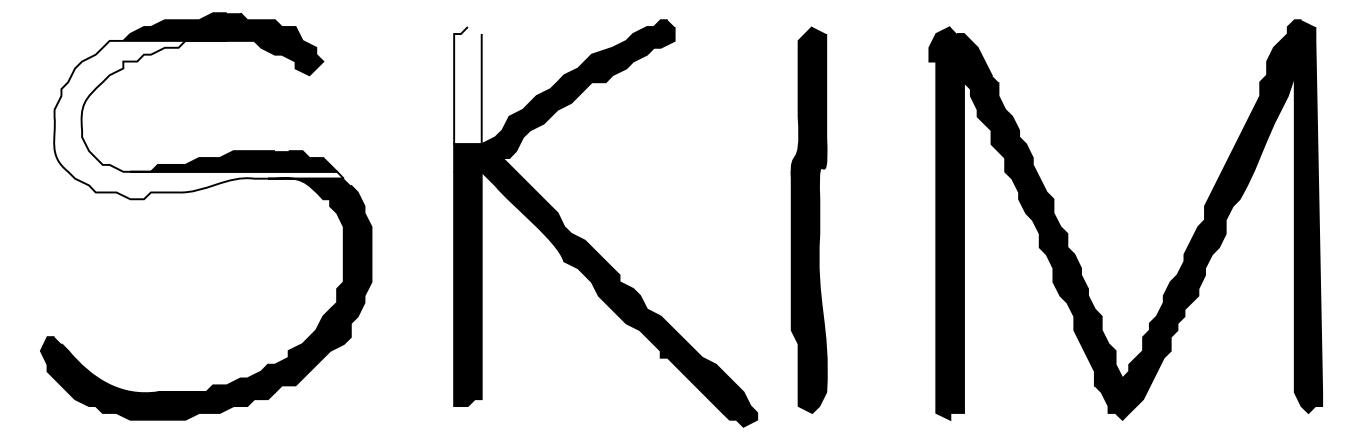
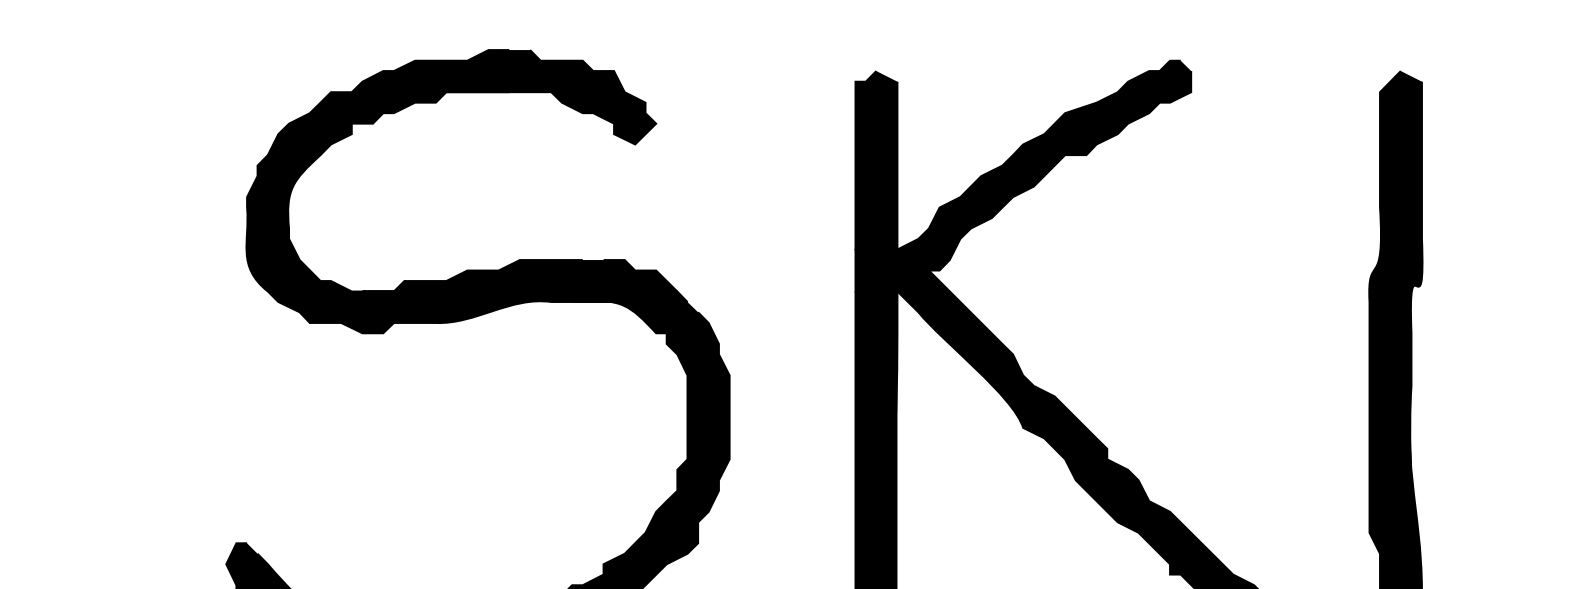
fill: (467, 85) -> (875, 160), added
fill: (198, 119) -> (466, 211), added

